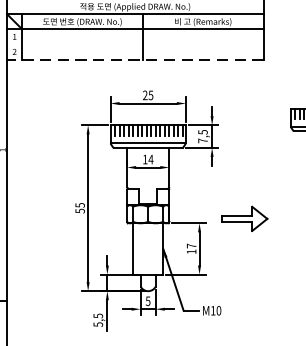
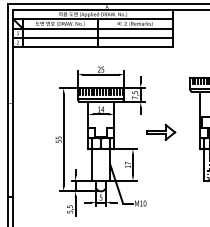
line: (134, 43) -> (92, 37), added
line: (136, 59) -> (93, 47), dashed -> solid
part: (245, 217) -> (161, 131), moved

